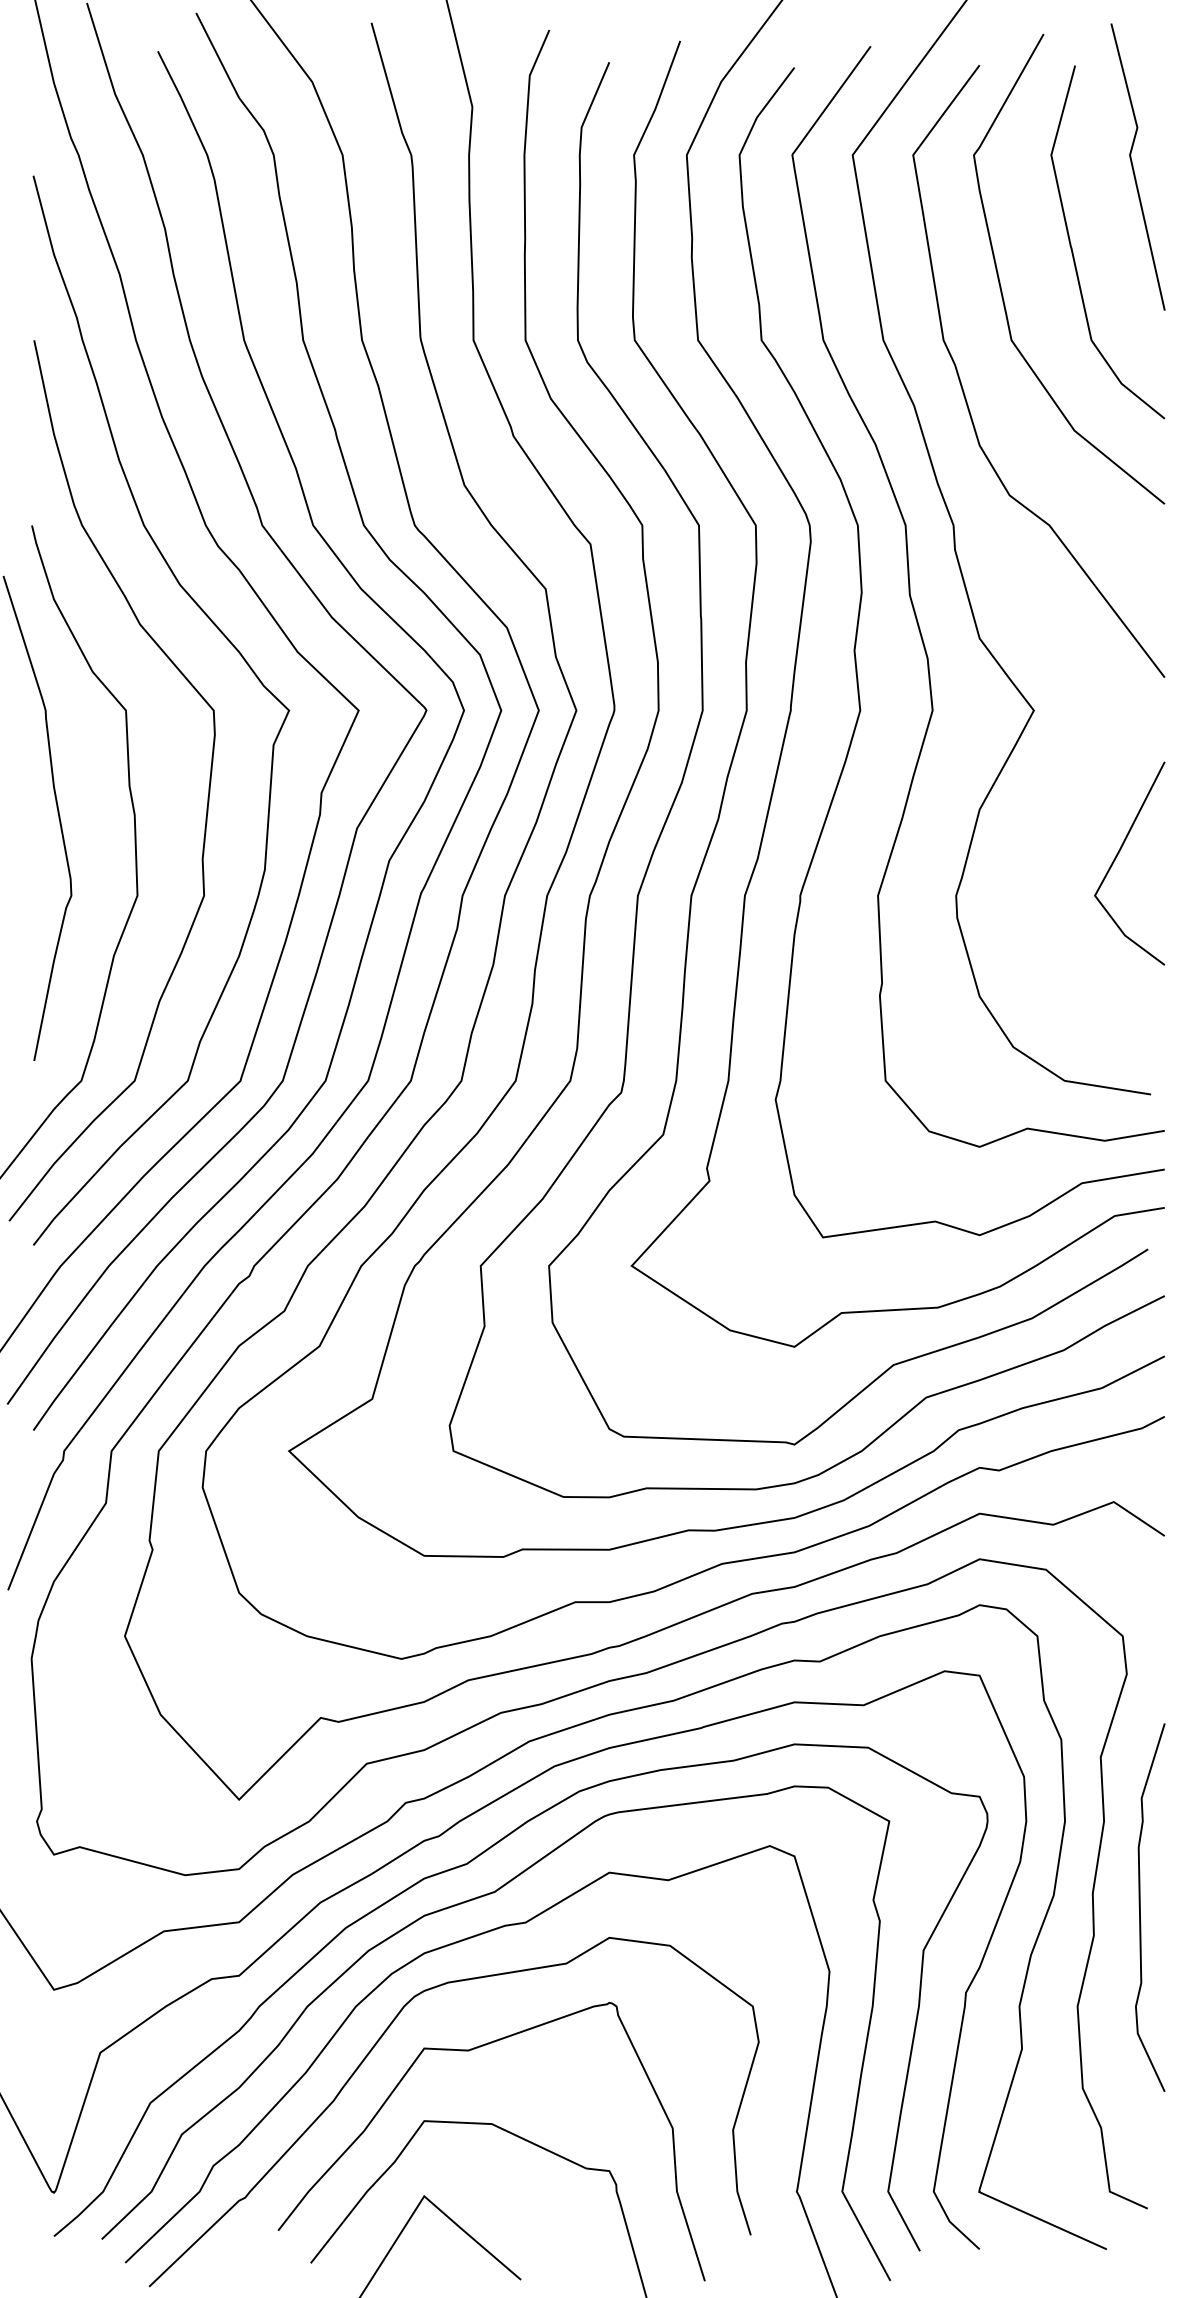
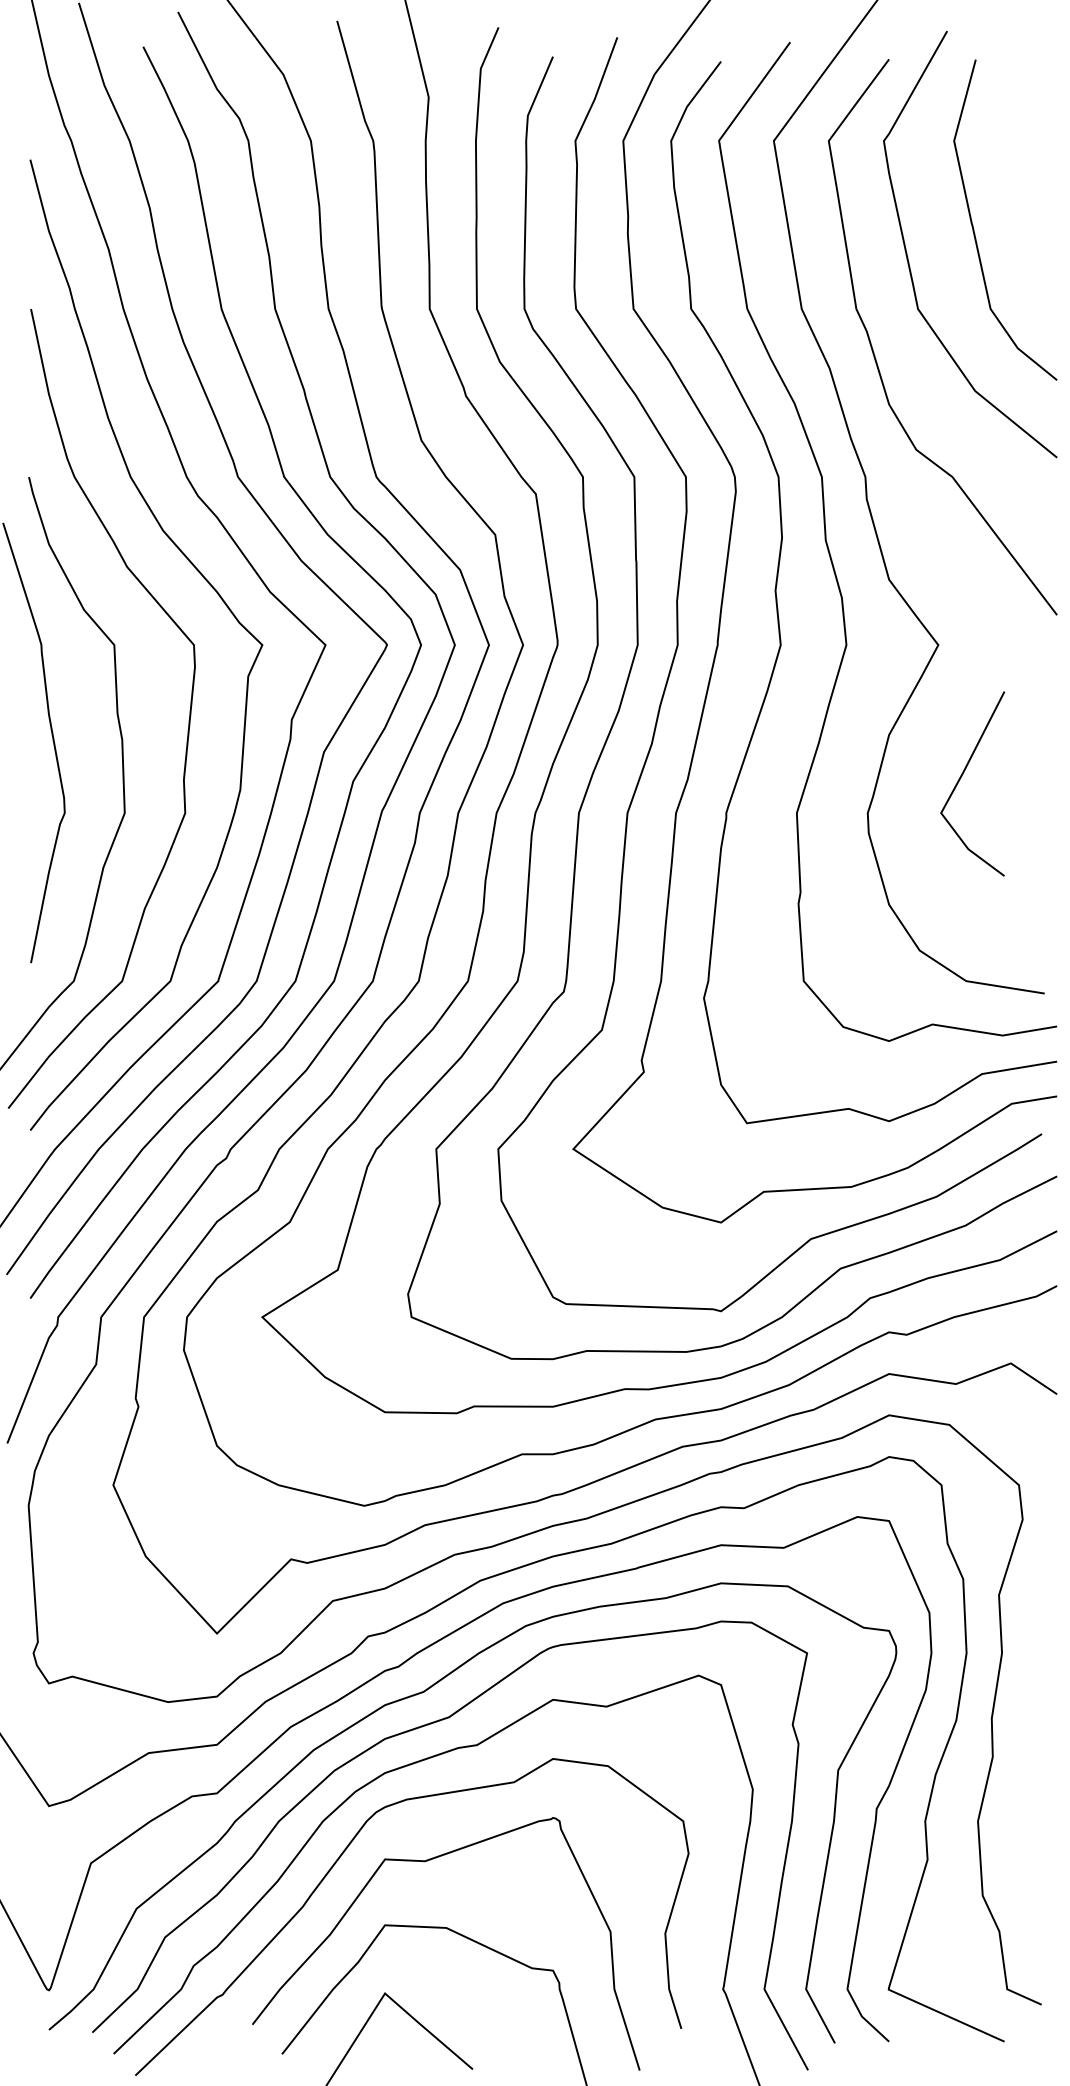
line: (1133, 166) -> (1028, 151), removed
line: (1117, 856) -> (961, 777), moved
curve: (1140, 1907) -> (1035, 1731), removed

